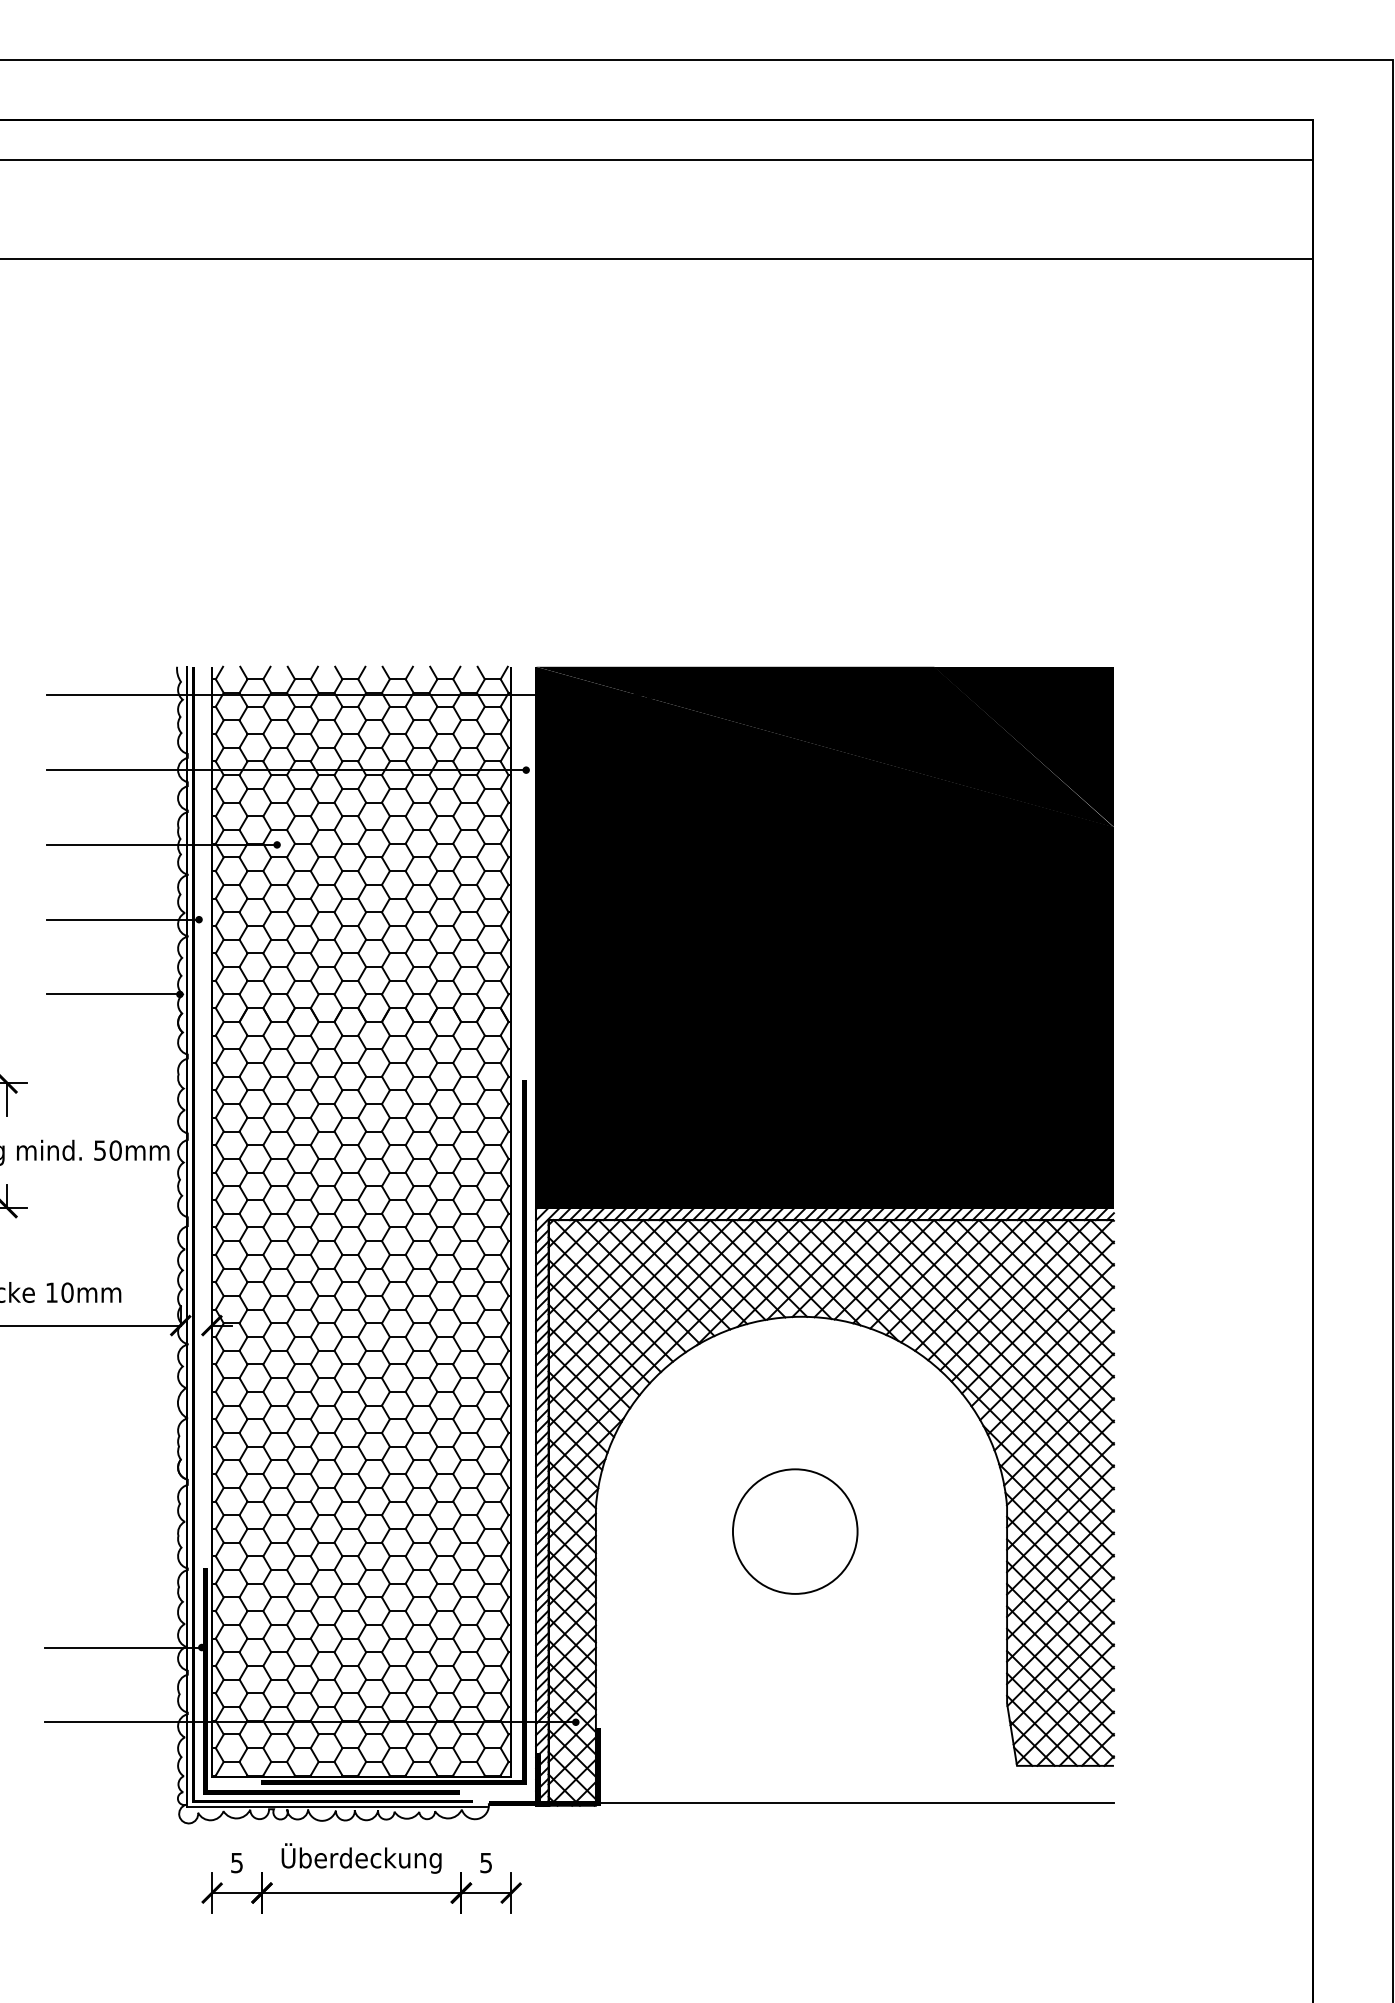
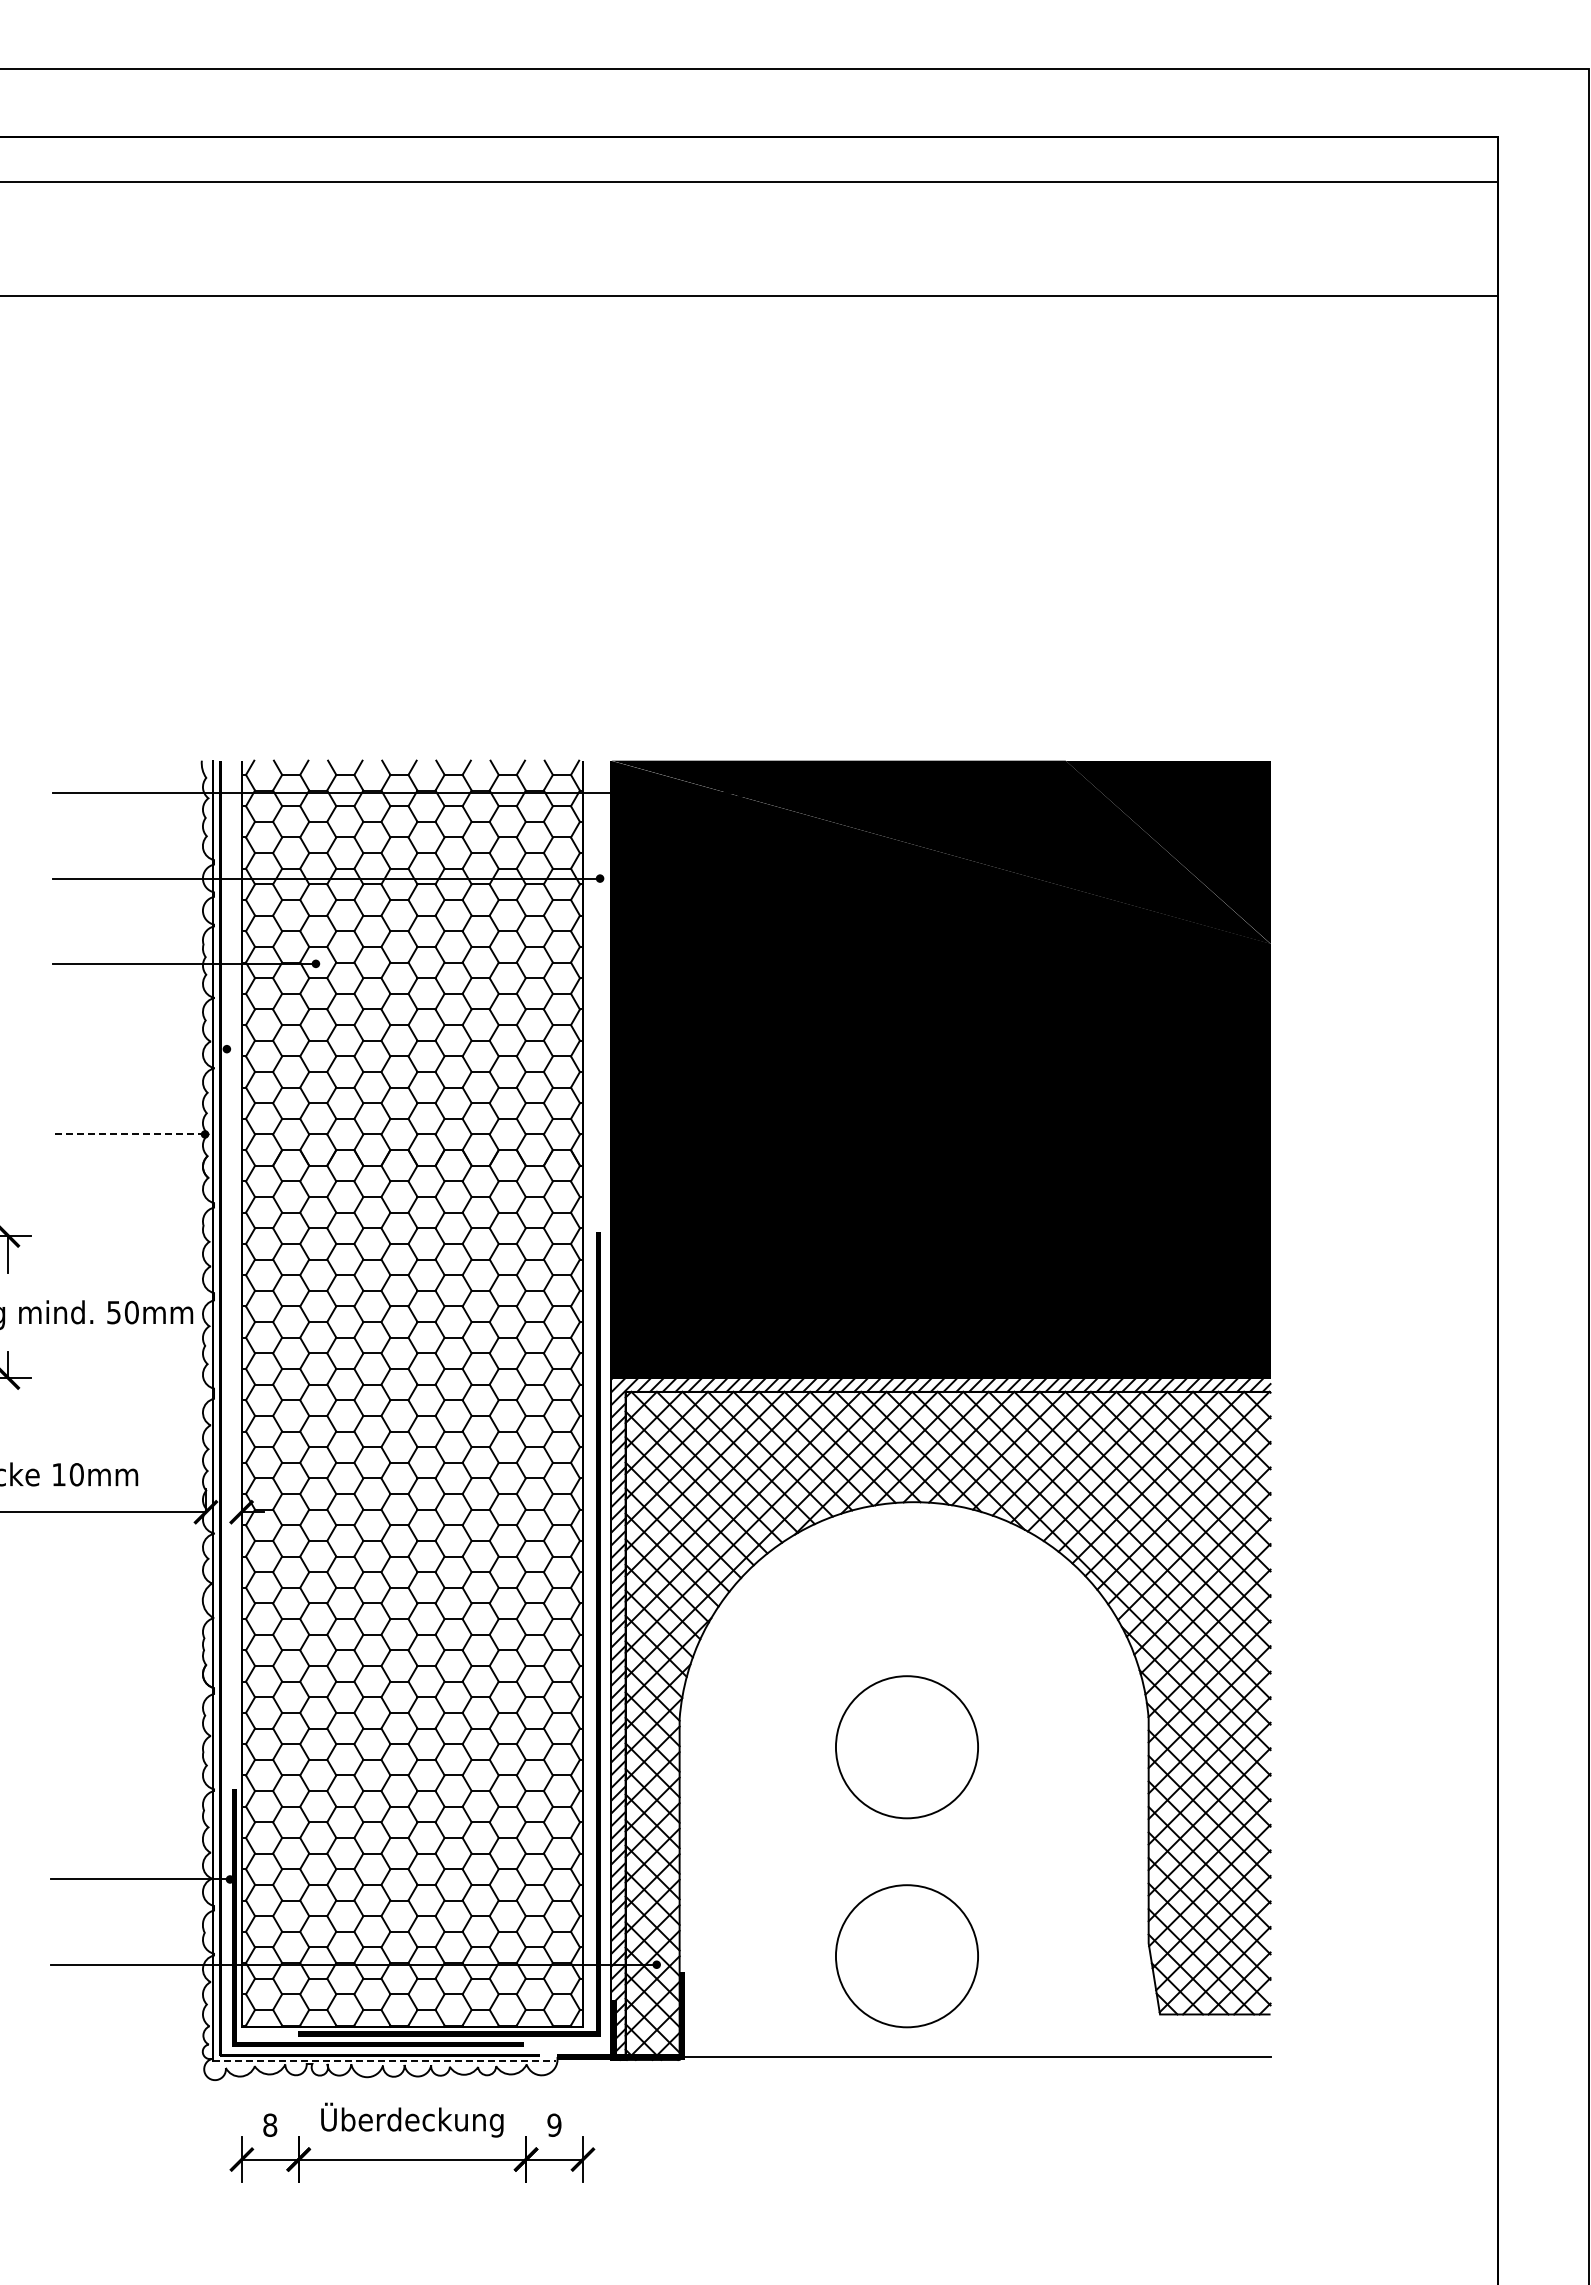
line: (122, 919) -> (139, 1049), removed
line: (113, 994) -> (129, 1134), solid -> dashed
circle: (794, 1715) -> (906, 1956), added
line: (338, 1806) -> (385, 2060), solid -> dashed
text: (237, 1862) -> (270, 2124), 5 -> 8
text: (486, 1862) -> (554, 2124), 5 -> 9

